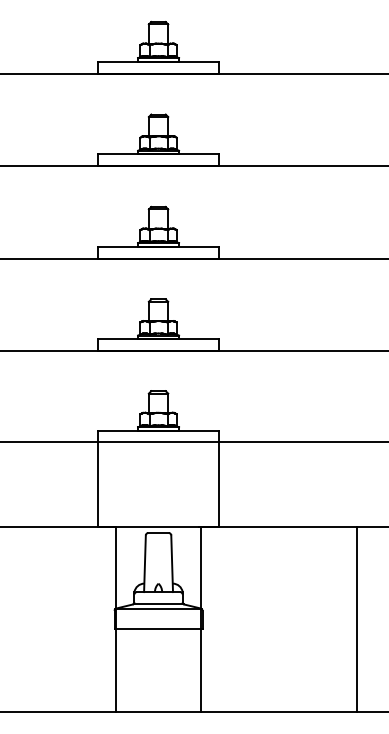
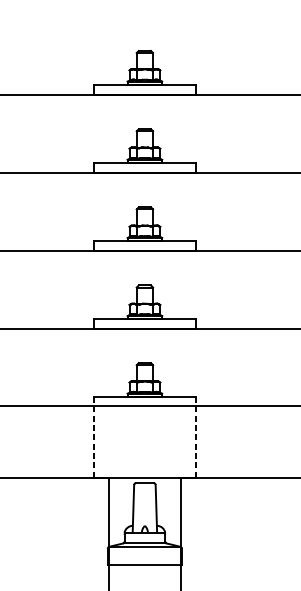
line: (98, 478) -> (94, 436), solid -> dashed
line: (218, 478) -> (195, 436), solid -> dashed

